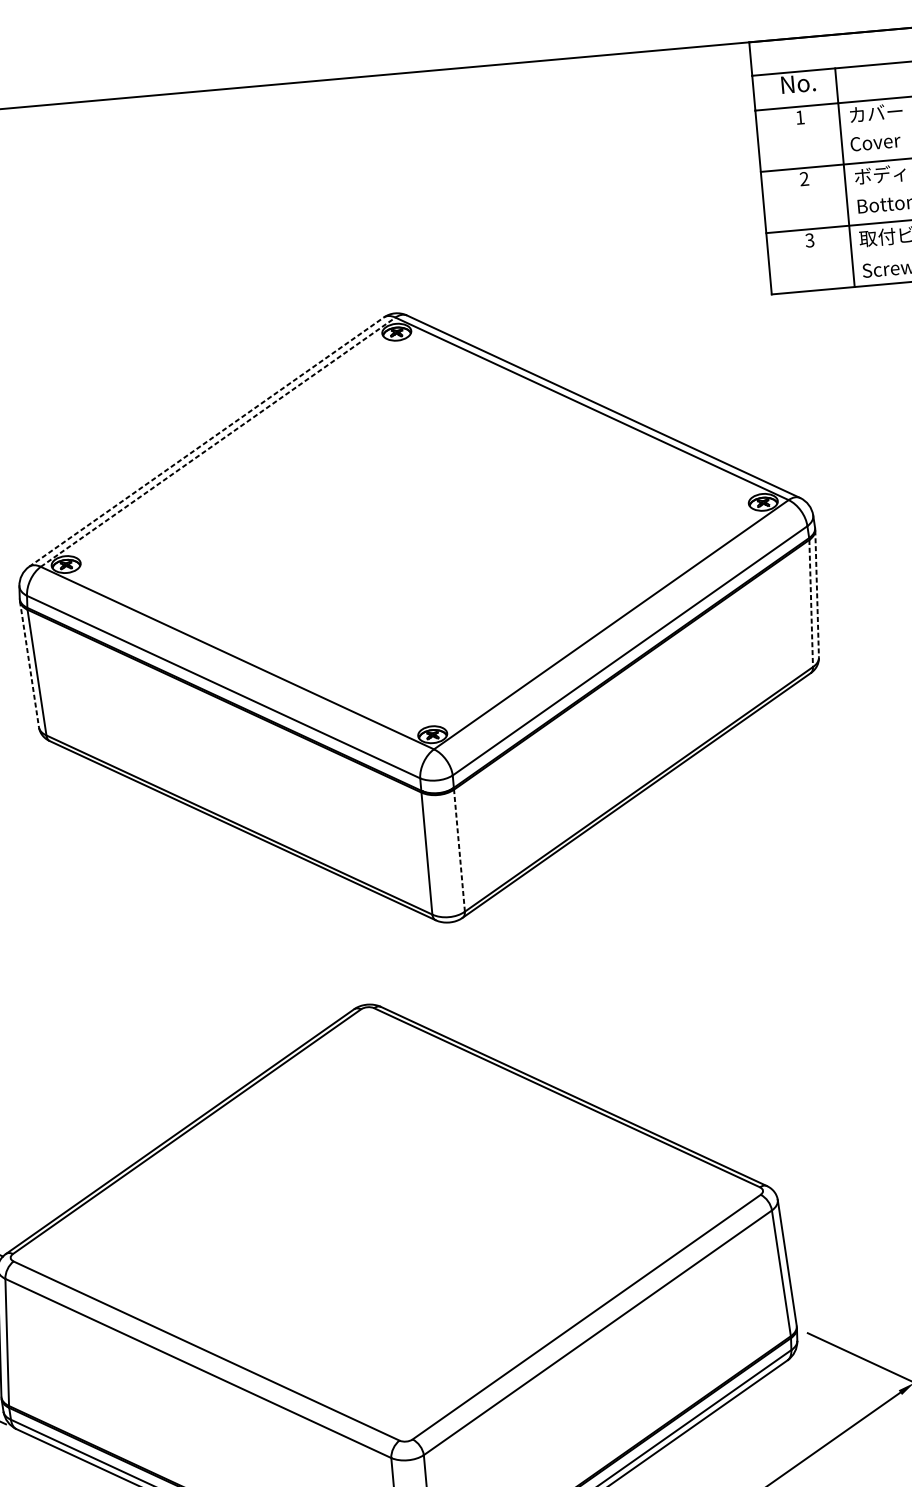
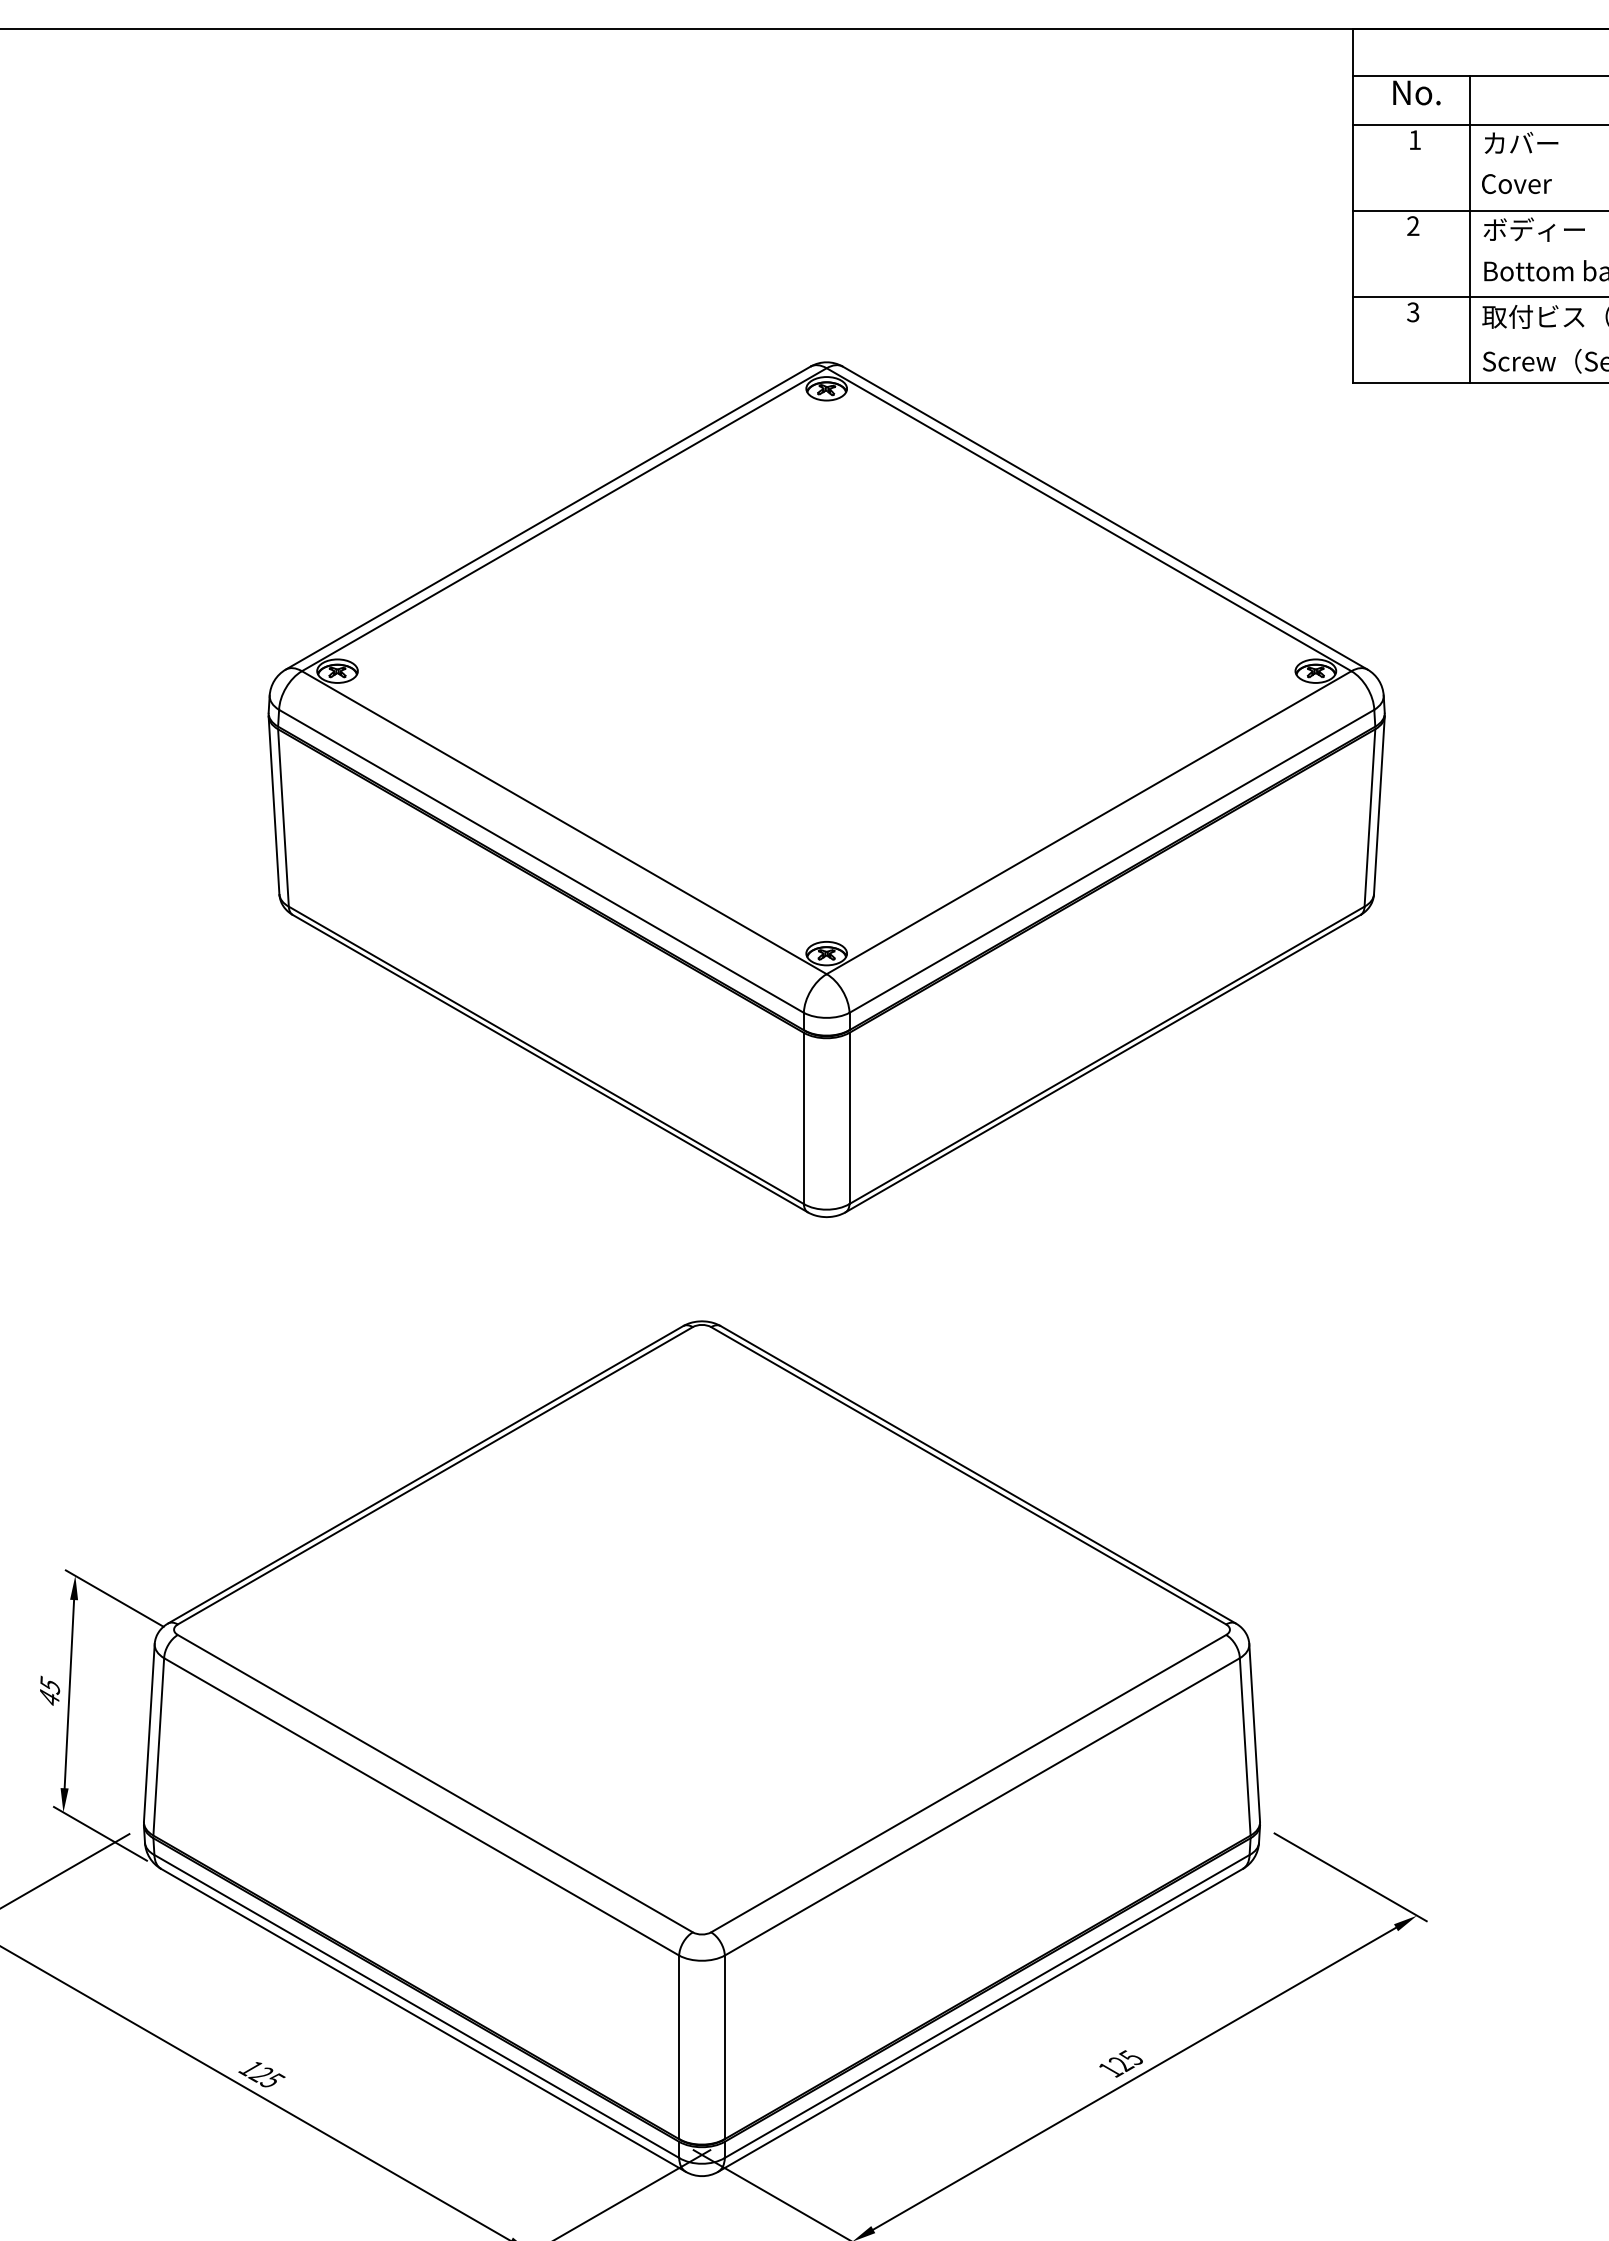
line: (206, 442) -> (548, 518), dashed -> solid
line: (218, 442) -> (564, 519), dashed -> solid
line: (817, 594) -> (1379, 805), dashed -> solid
line: (810, 603) -> (1369, 817), dashed -> solid
line: (29, 664) -> (274, 805), dashed -> solid
line: (459, 850) -> (849, 1118), dashed -> solid

